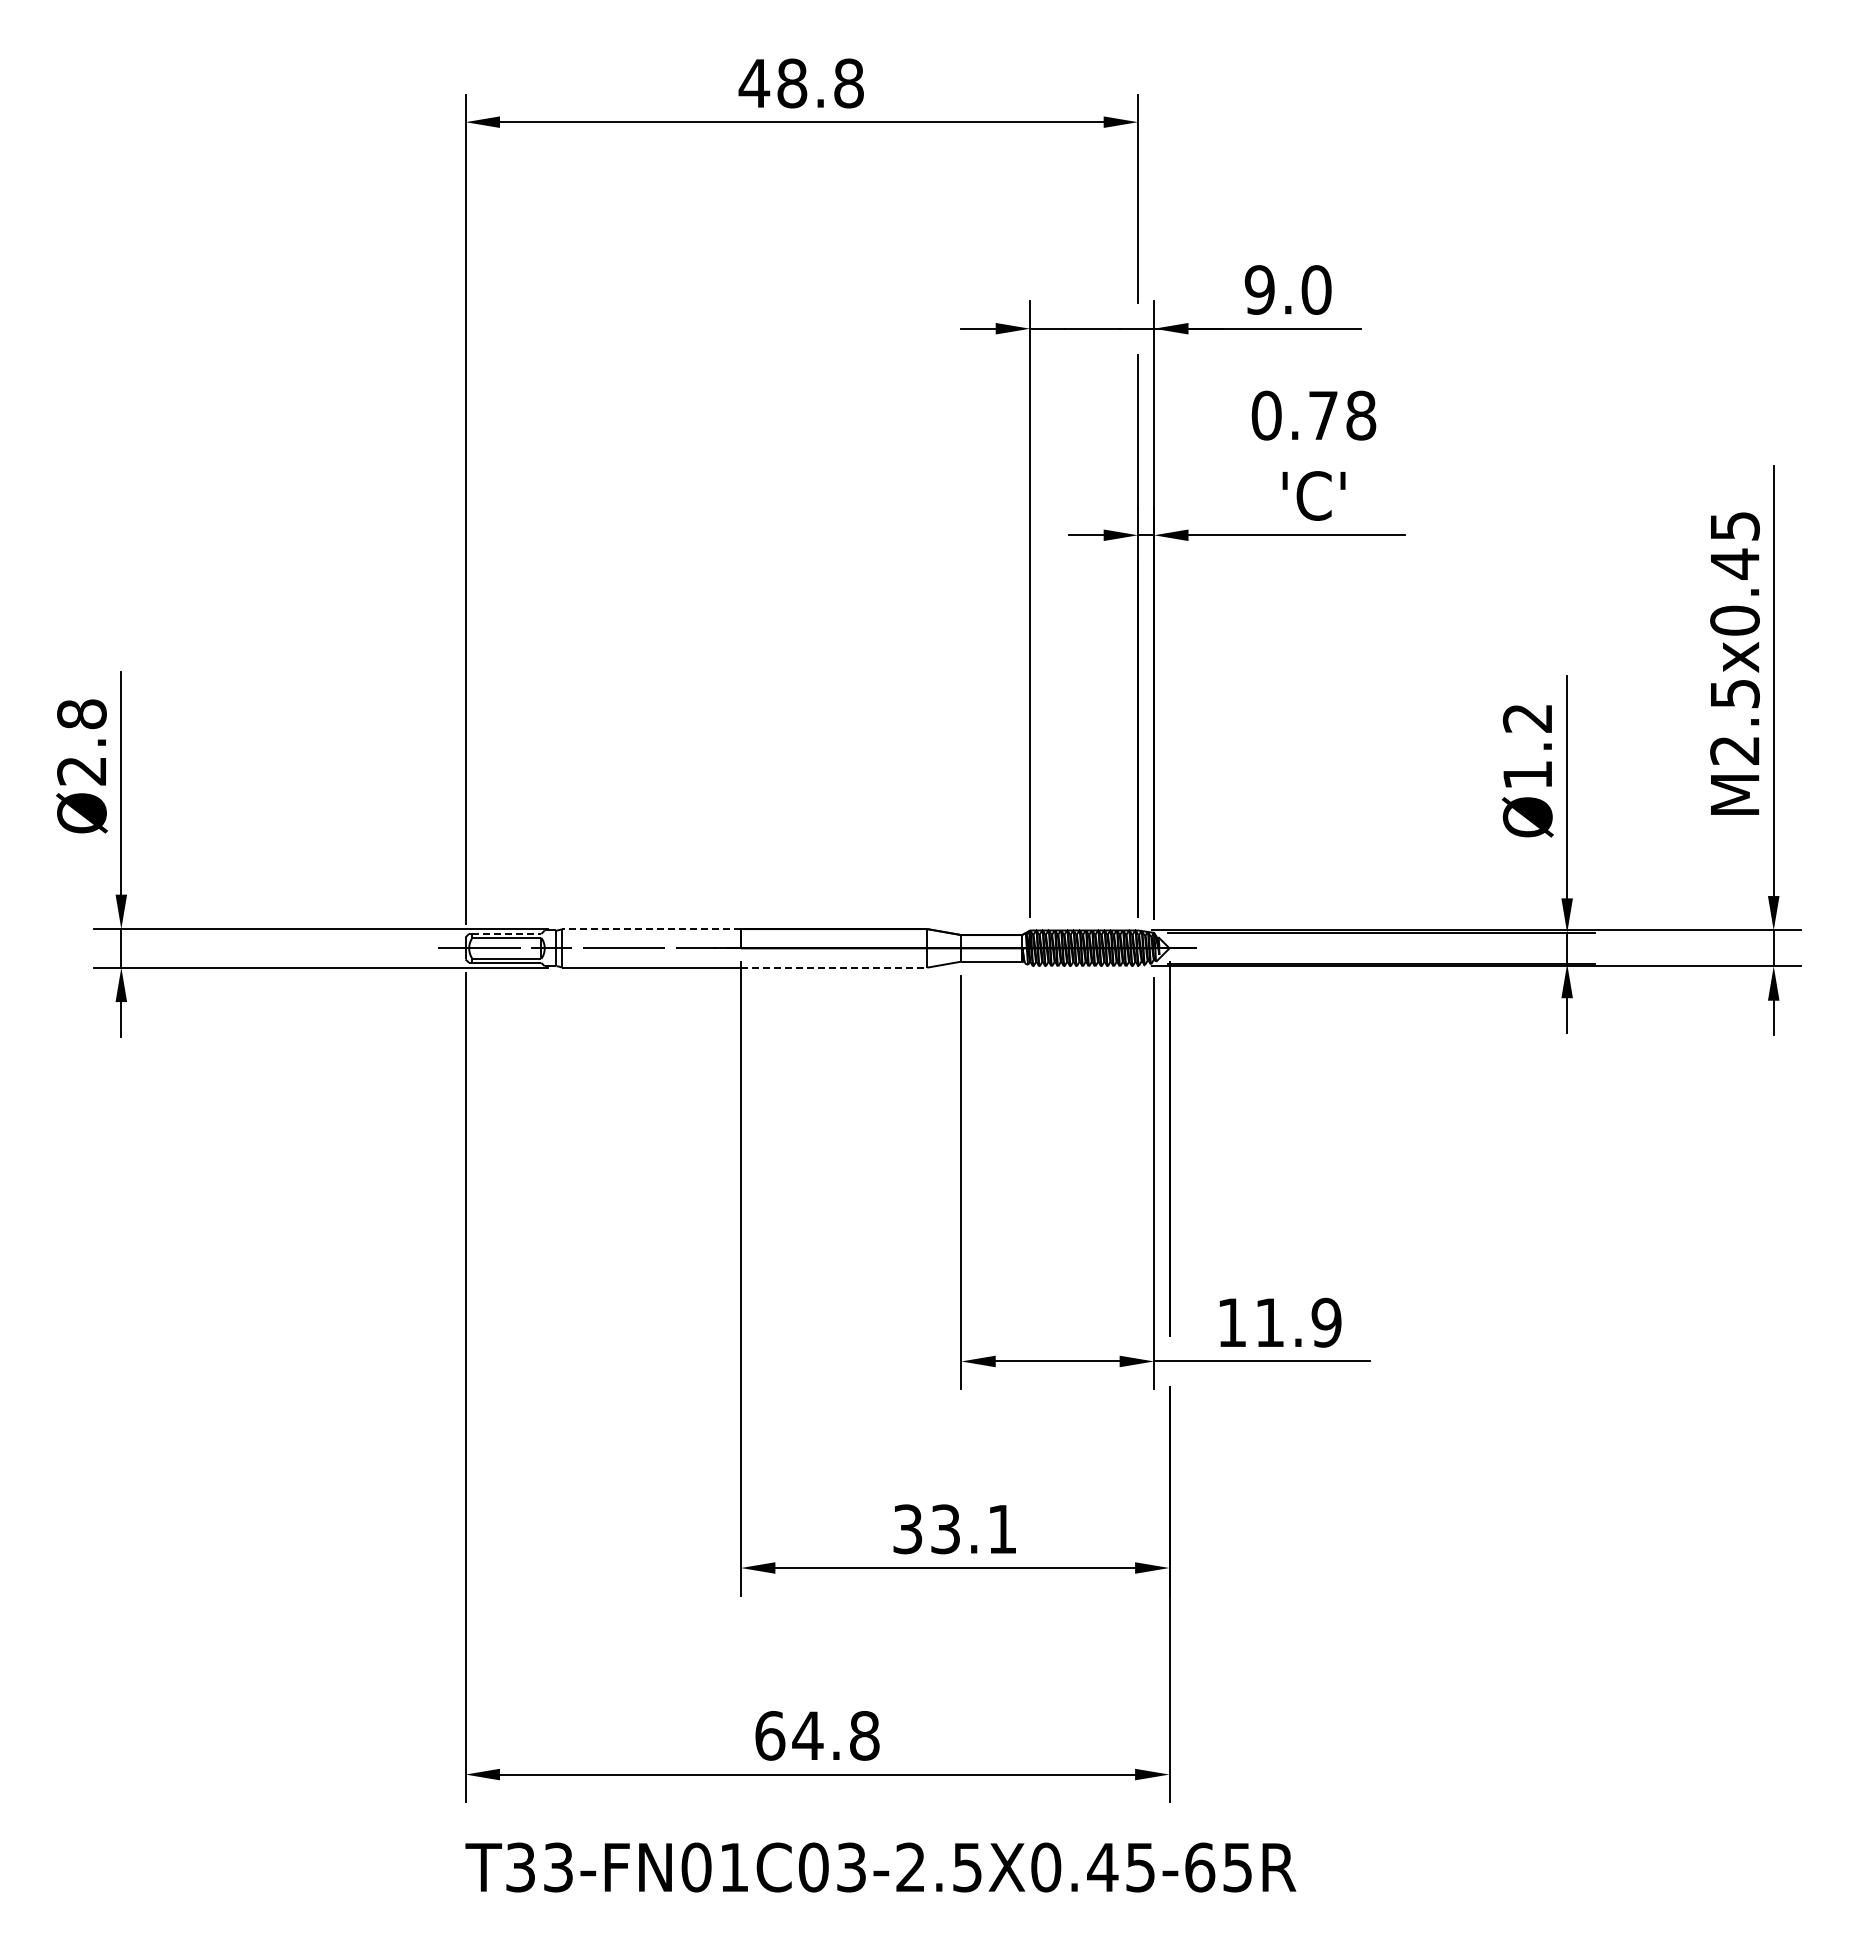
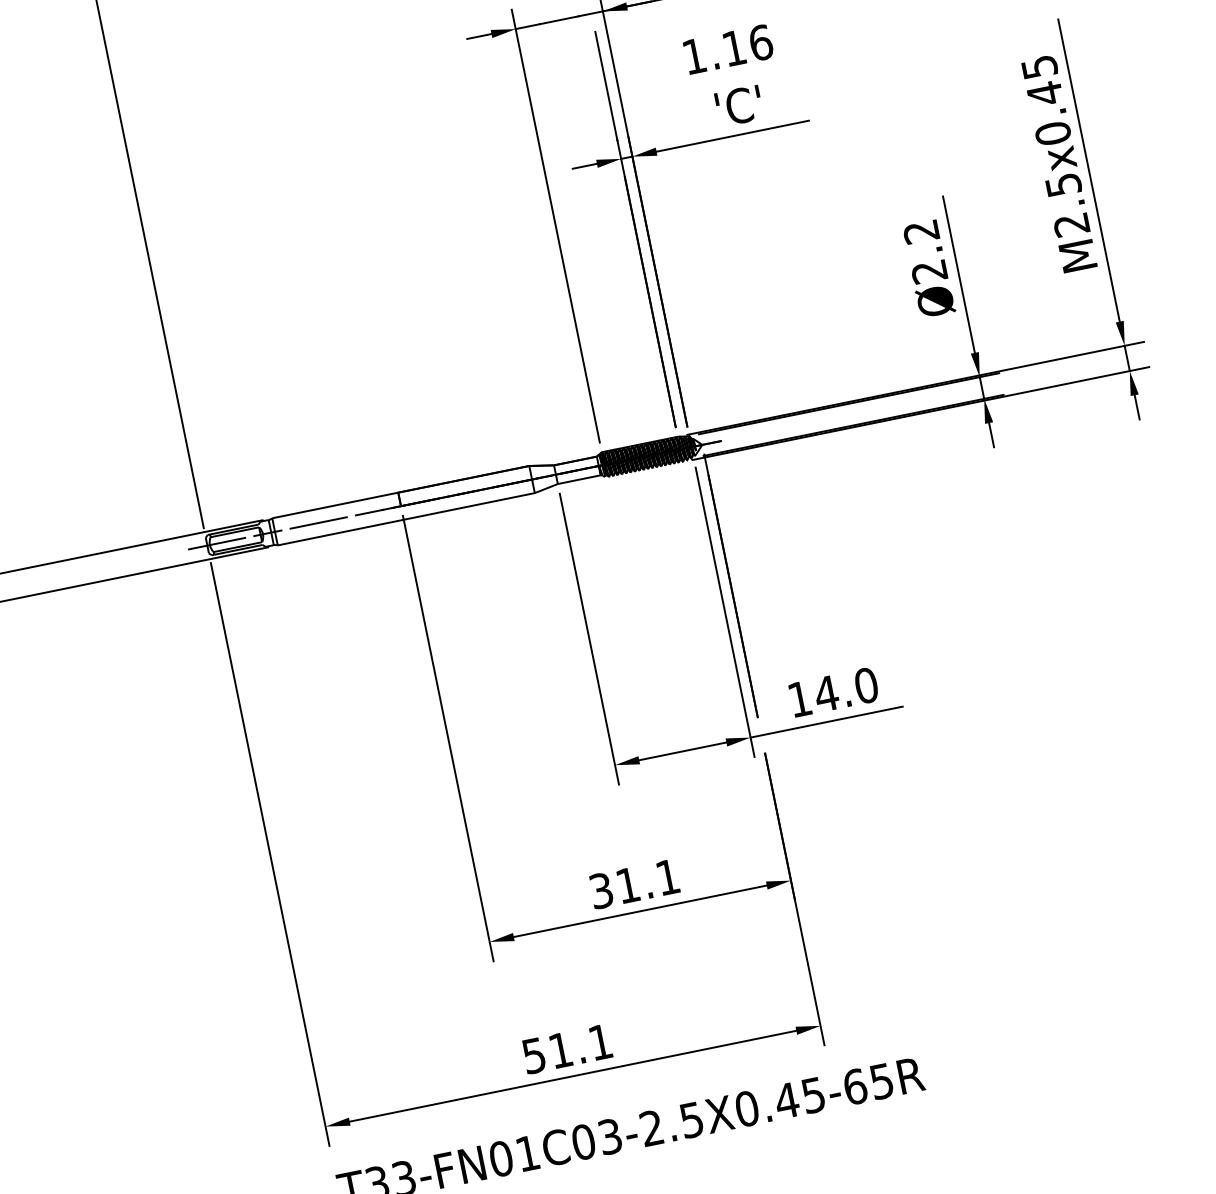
text: (1313, 415) -> (727, 49), 0.78 -> 1.16
text: (1526, 775) -> (928, 272), Ø1.2 -> Ø2.2
line: (651, 929) -> (335, 505), dashed -> solid
line: (507, 933) -> (234, 529), dashed -> solid
line: (834, 967) -> (469, 506), dashed -> solid
text: (1297, 1322) -> (845, 689), 11.9 -> 14.0
text: (945, 1529) -> (627, 885), 33.1 -> 31.1
text: (817, 1735) -> (567, 1048), 64.8 -> 51.1

